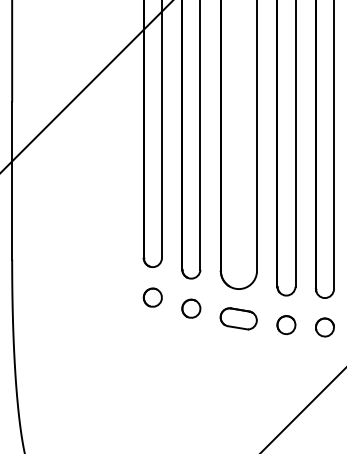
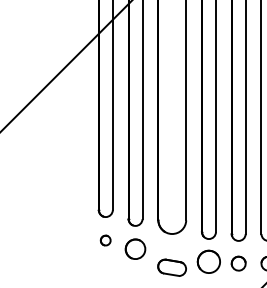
part: (152, 297) -> (105, 240), size x0.7
part: (191, 308) -> (135, 248), size x1.4
part: (238, 318) -> (171, 267), moved
part: (286, 324) -> (209, 261), size x1.6

